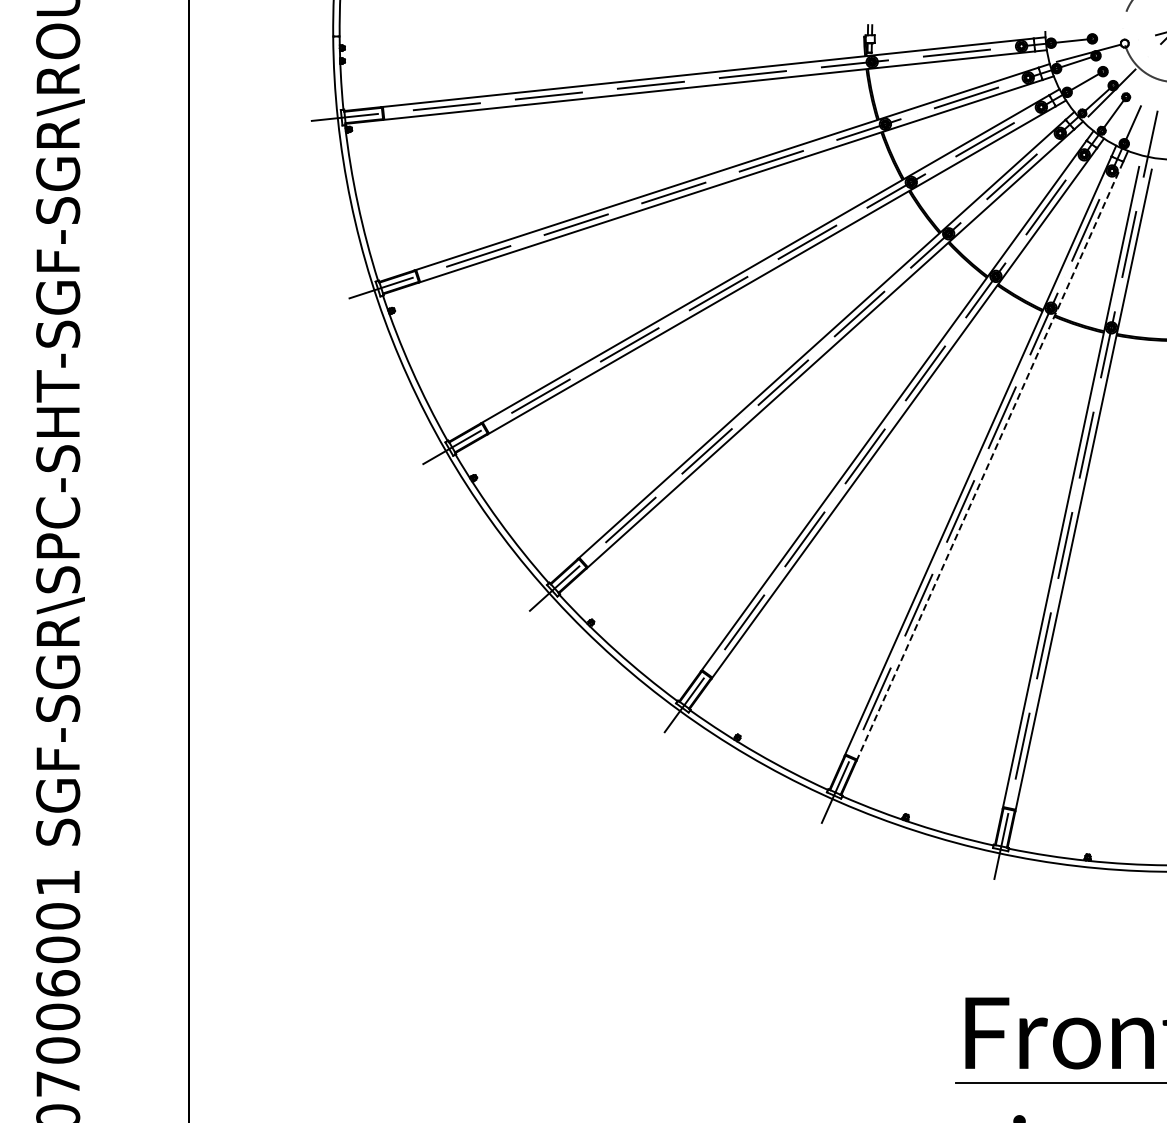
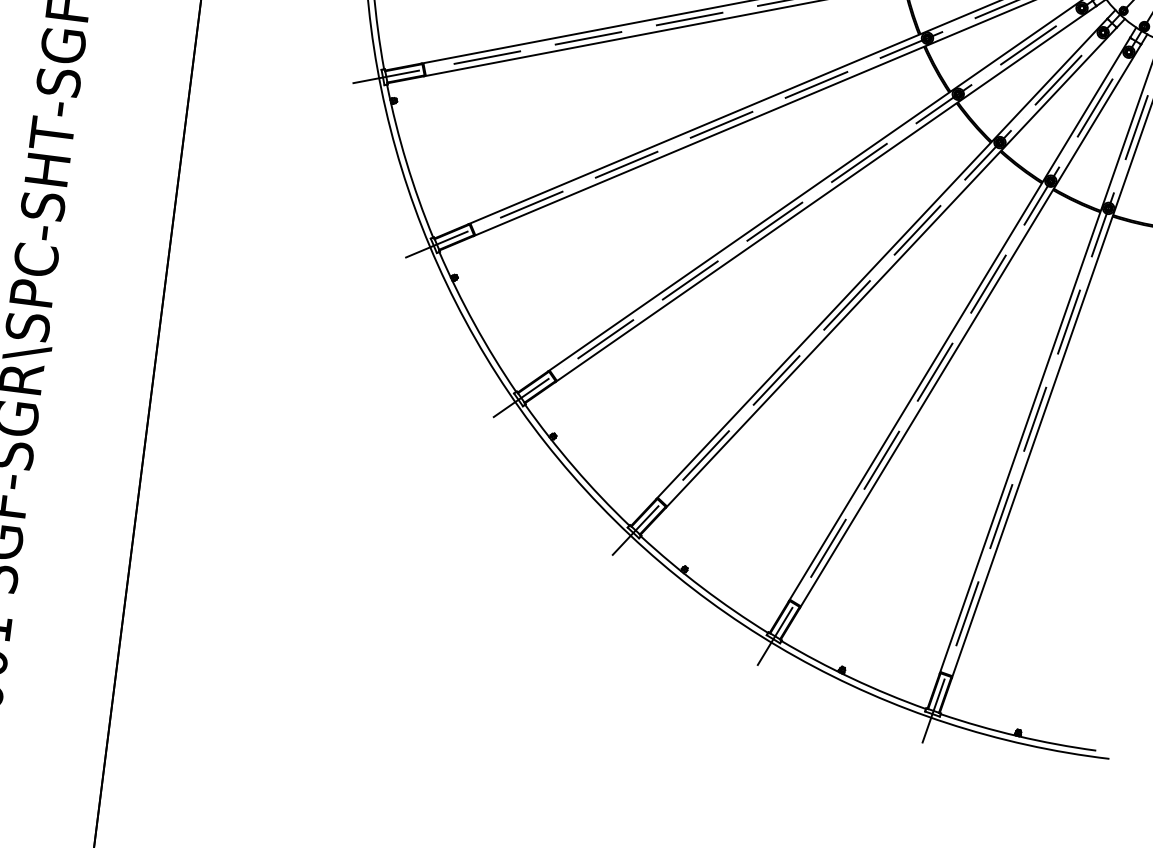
line: (990, 461) -> (971, 326), dashed -> solid

